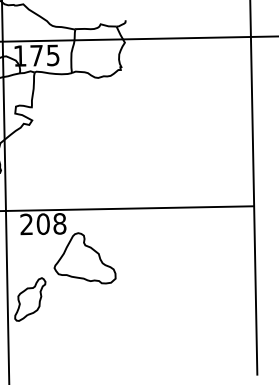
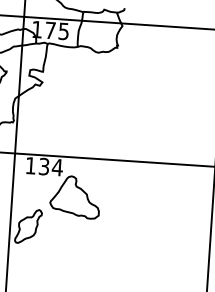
text: (43, 224) -> (44, 166), 208 -> 134

